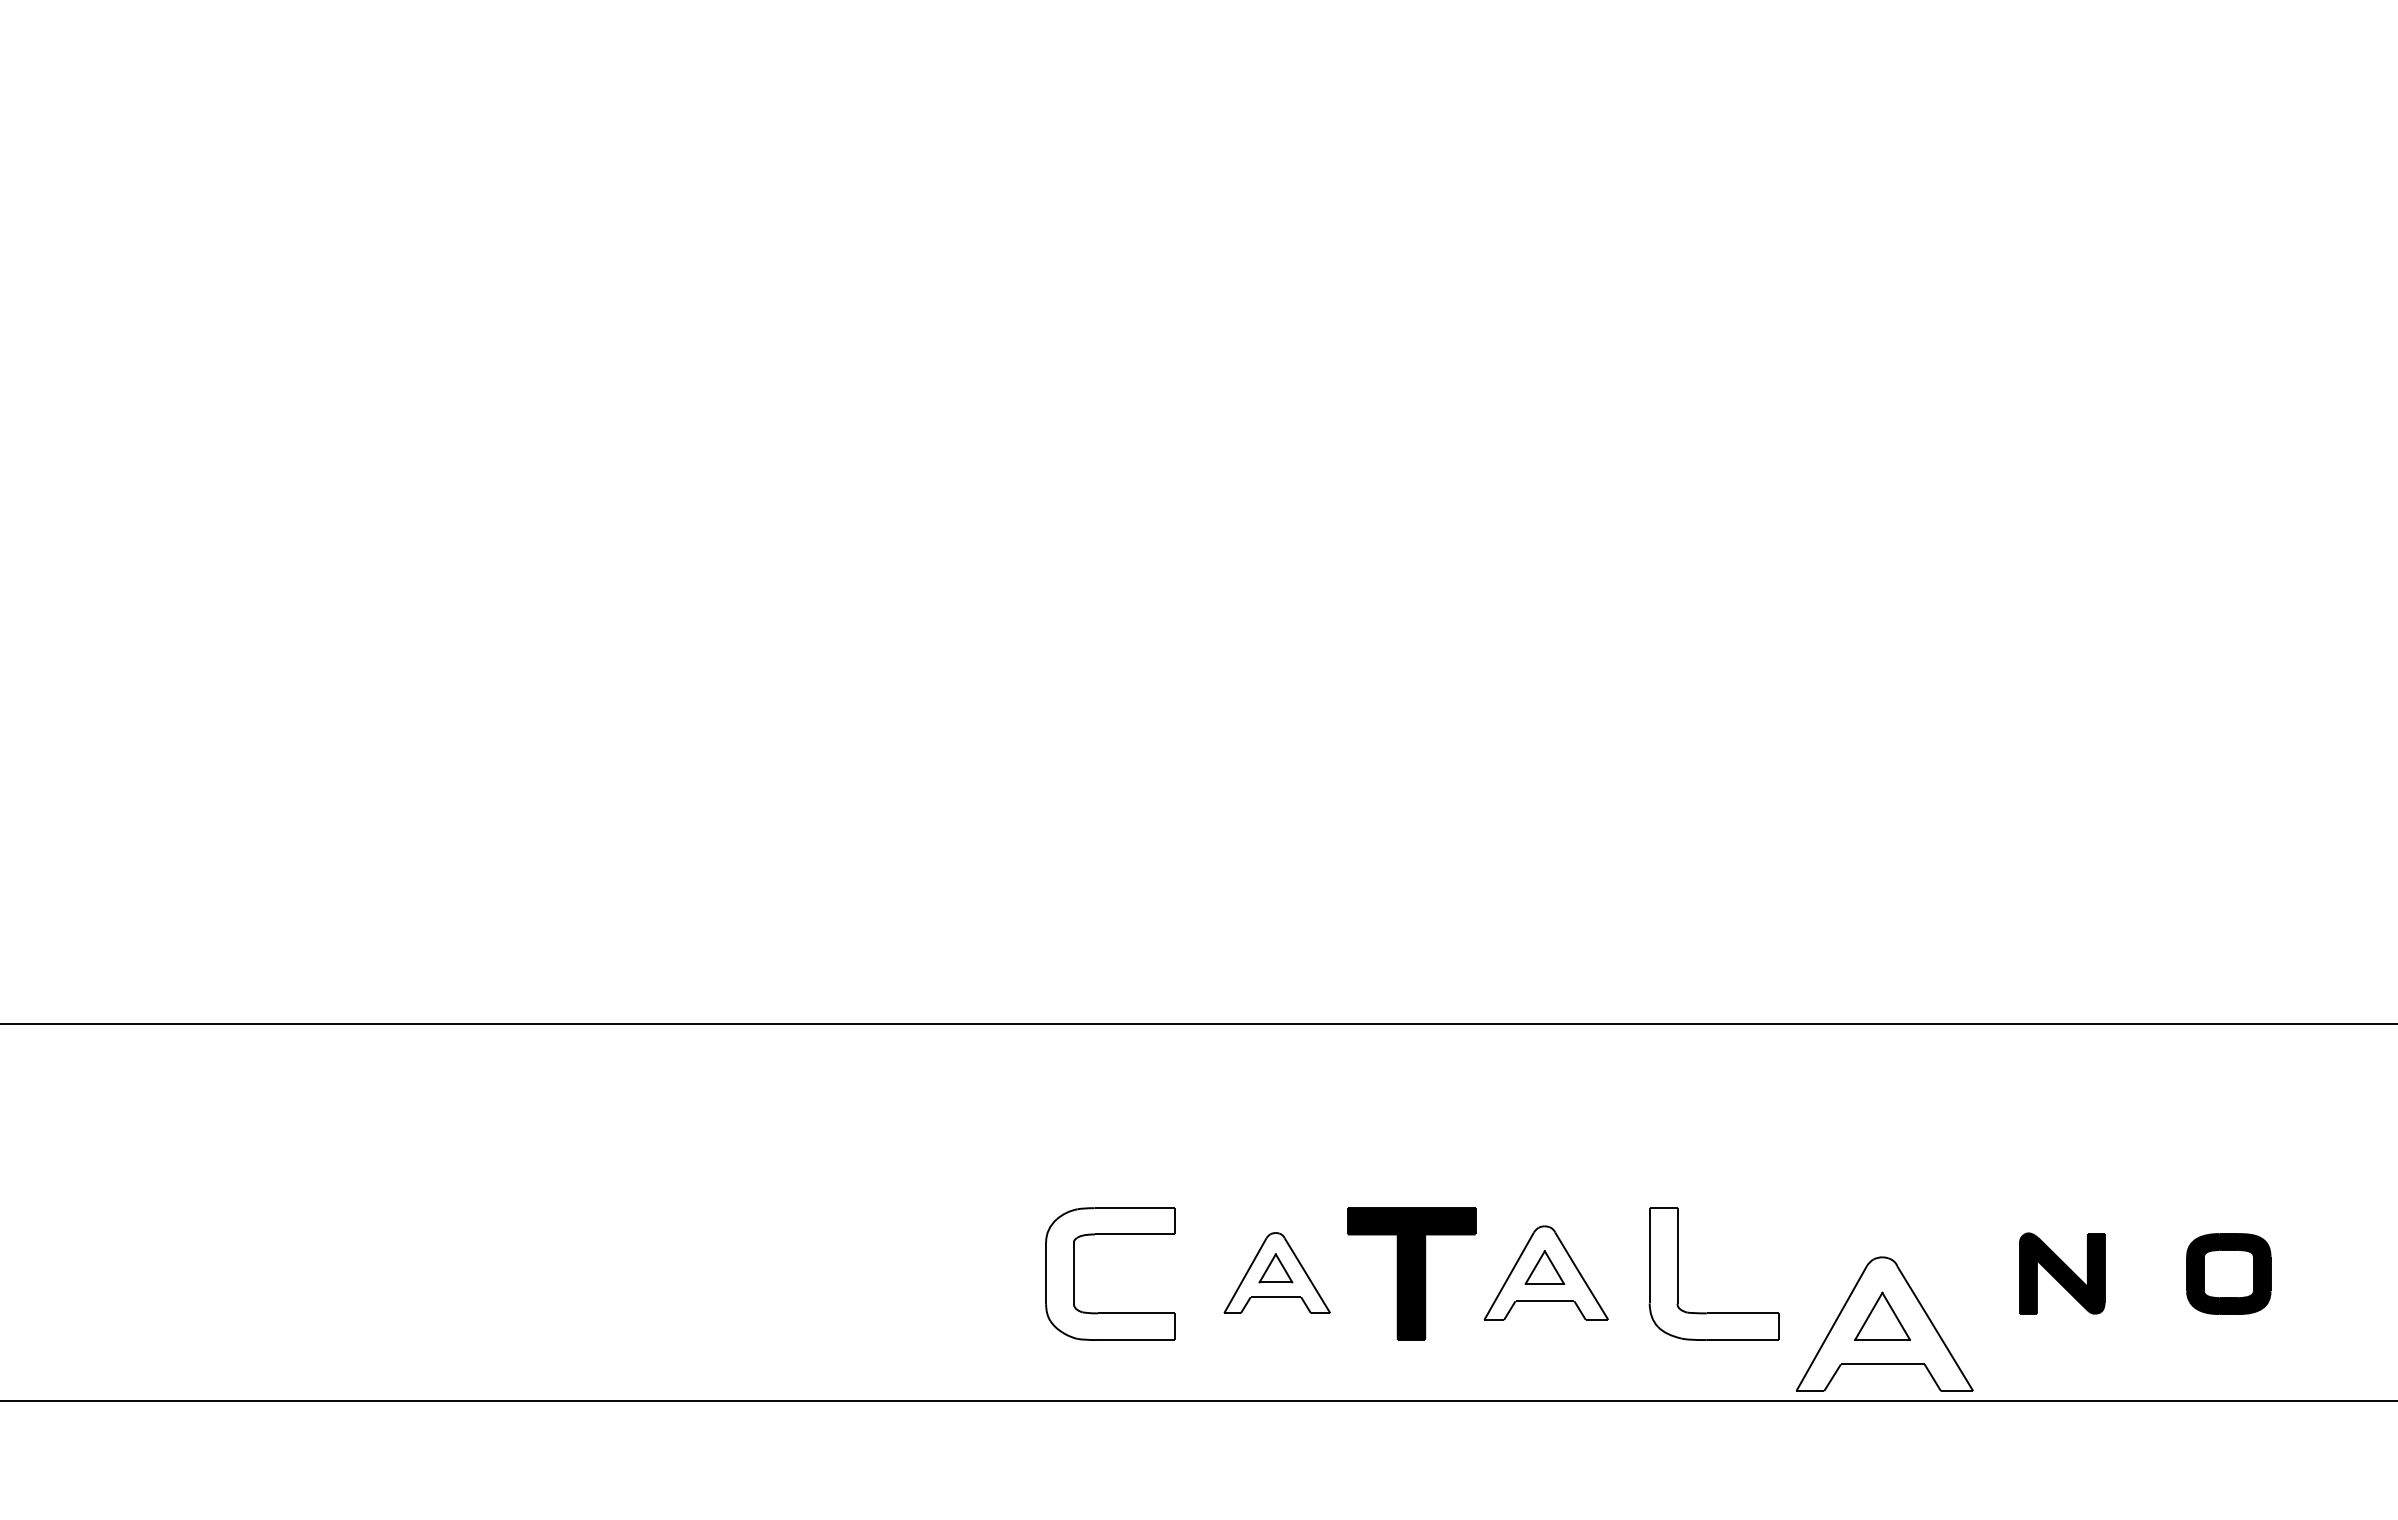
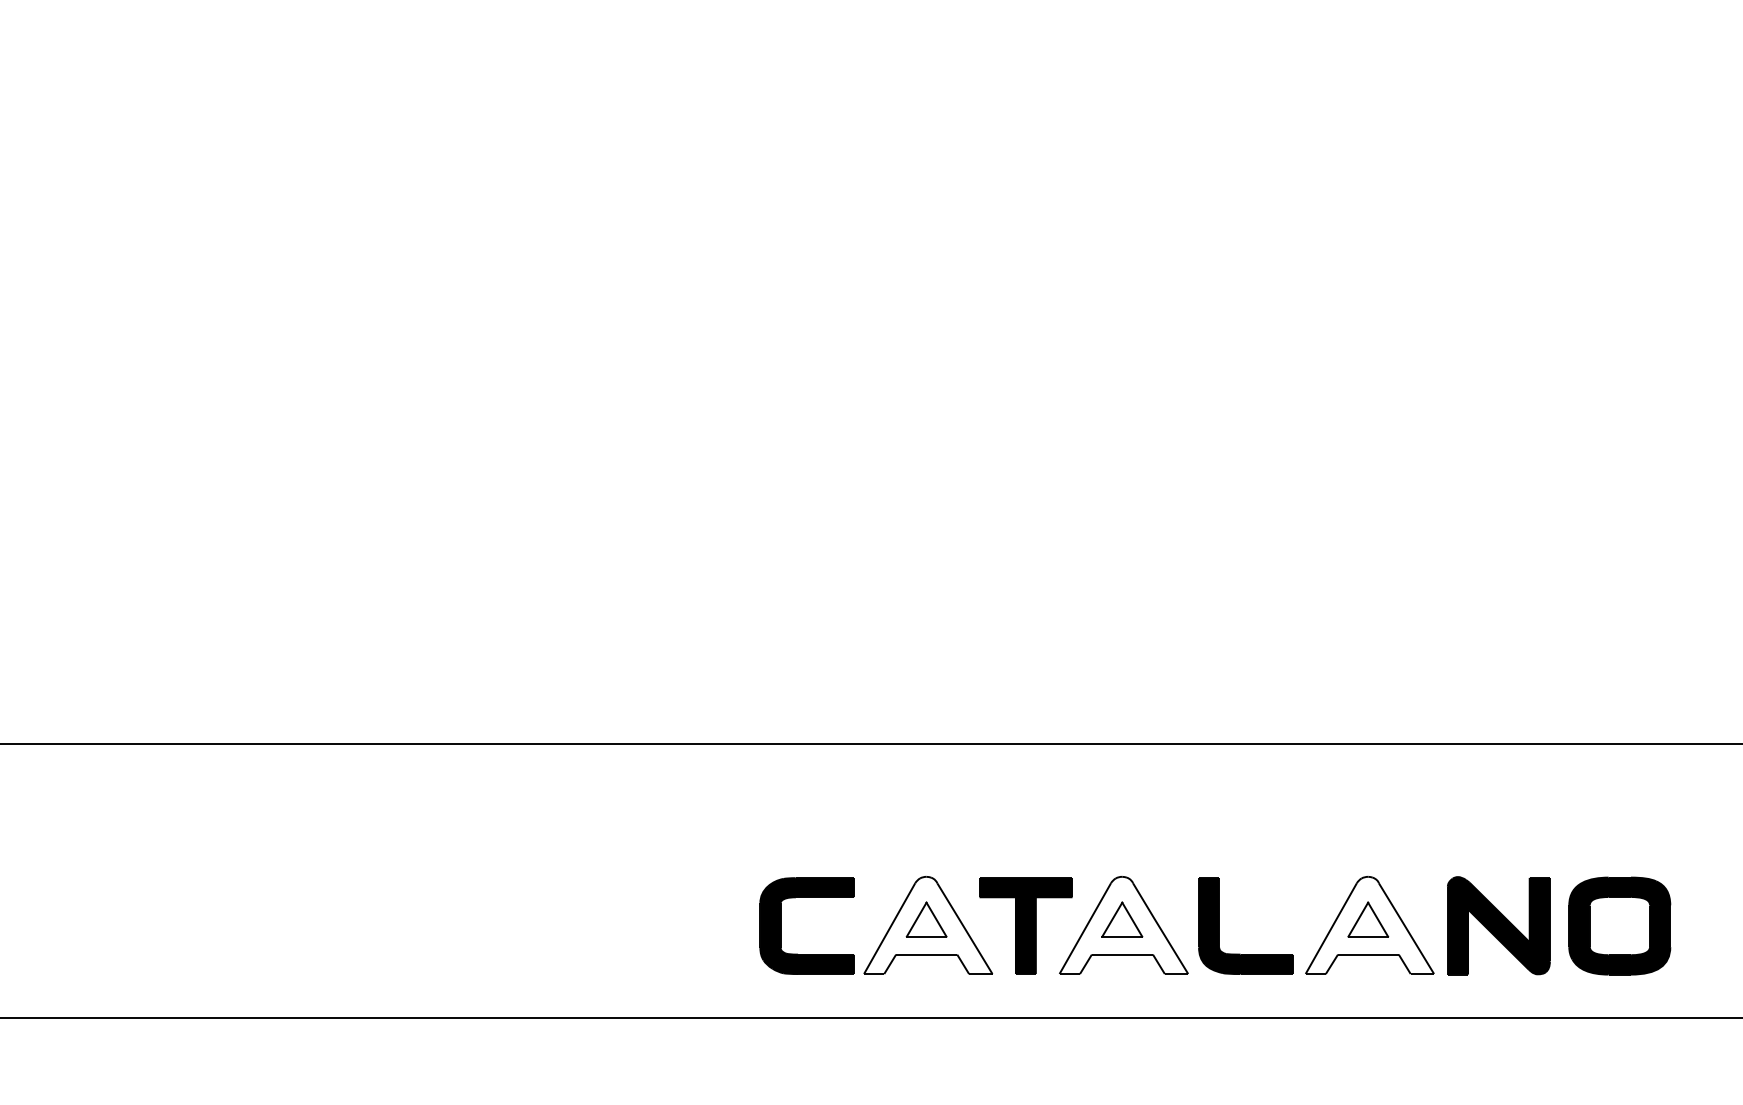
part: (1277, 1272) -> (928, 924), size x1.67
part: (1546, 1272) -> (1124, 924), size x1.43
part: (2062, 1273) -> (1499, 925), size x1.67
part: (2228, 1273) -> (1619, 925), size x1.67
fill: (1110, 1274) -> (807, 926), added
fill: (1714, 1274) -> (1246, 926), added
part: (1884, 1323) -> (1369, 924), moved

